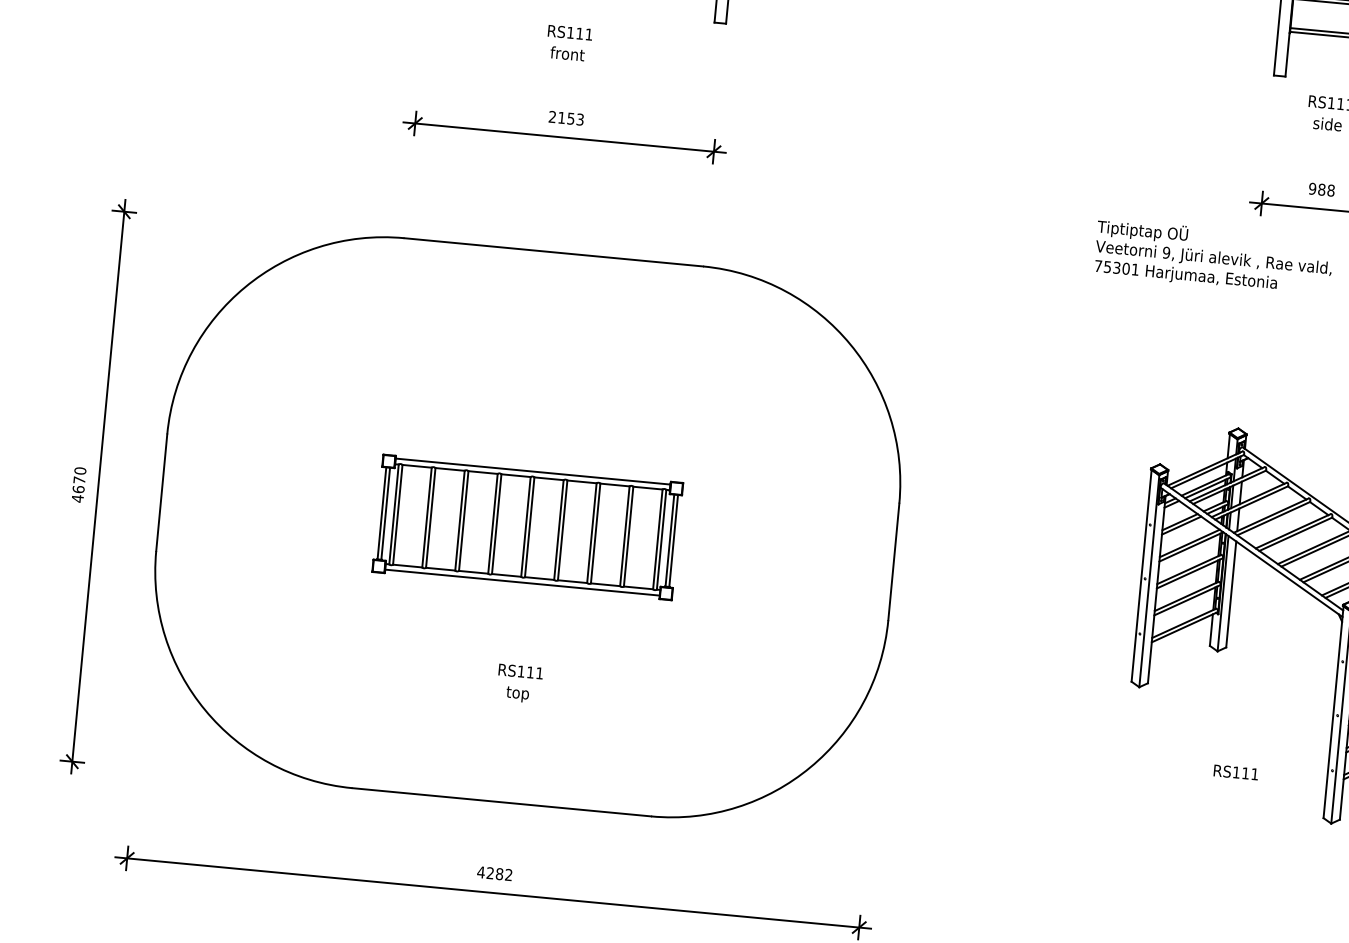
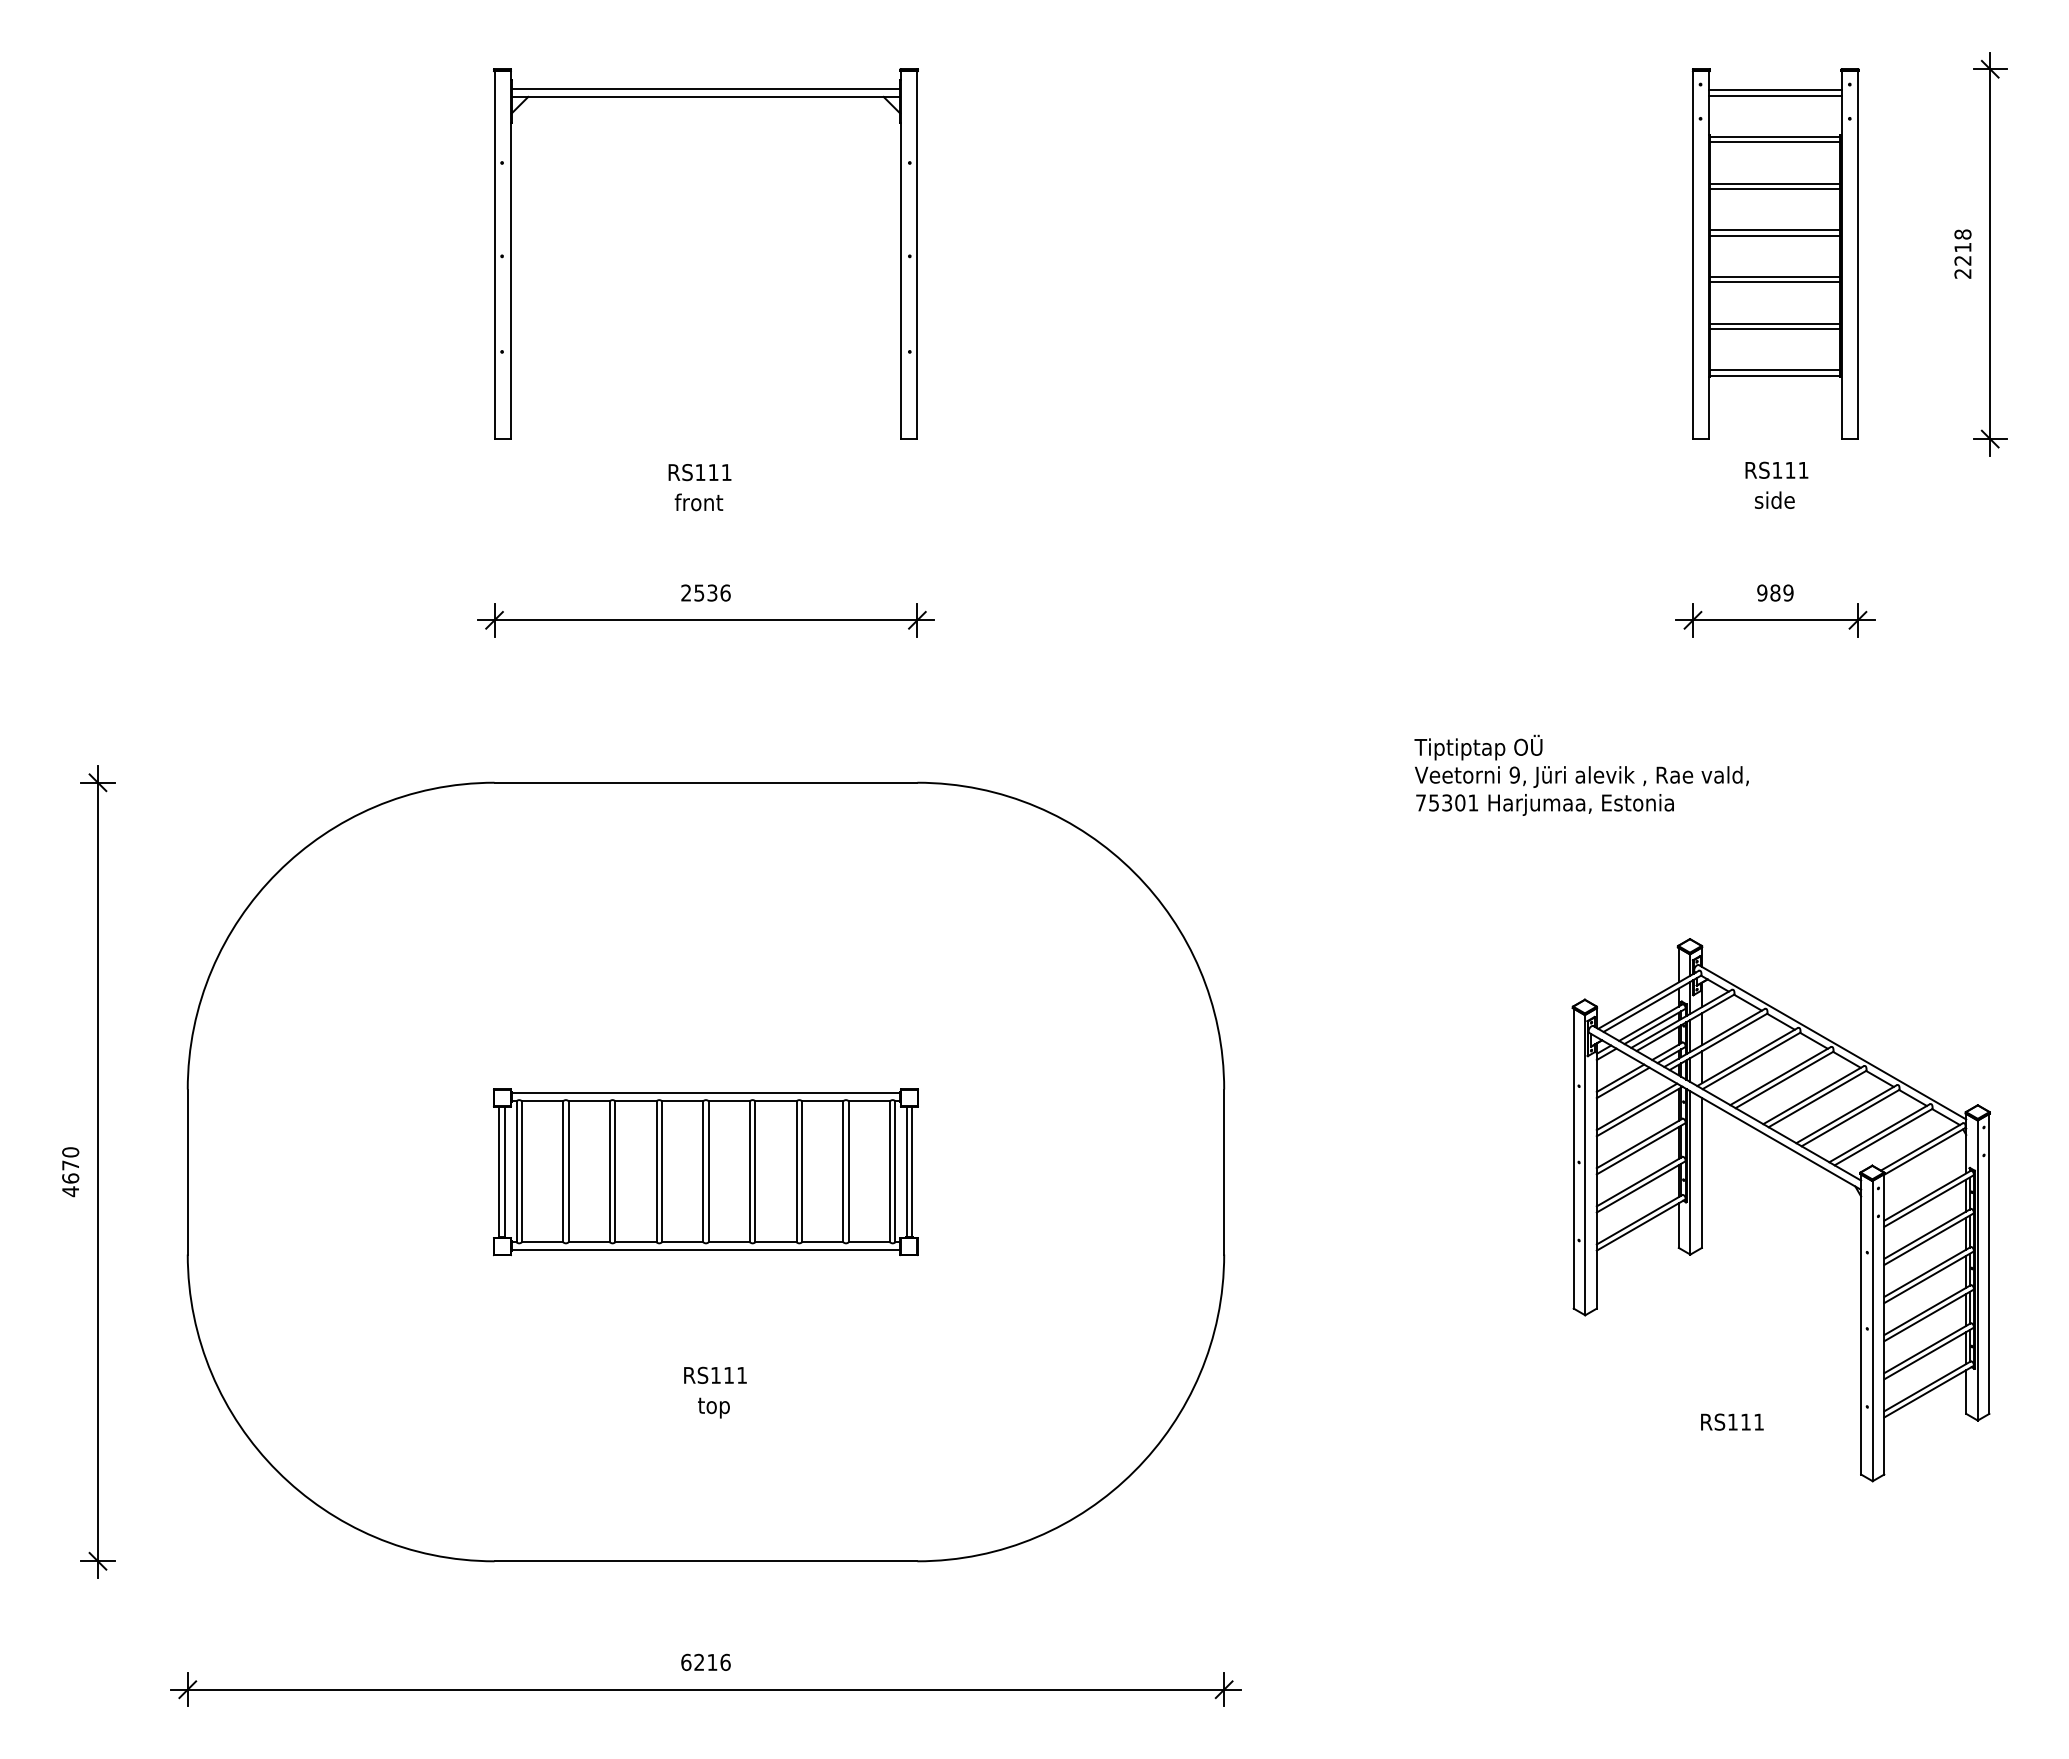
text: (571, 118) -> (712, 592), 2153 -> 2536
text: (1331, 190) -> (1788, 592), 988 -> 989
text: (1213, 256) -> (1581, 774), moved
text: (494, 873) -> (705, 1661), 4282 -> 6216

